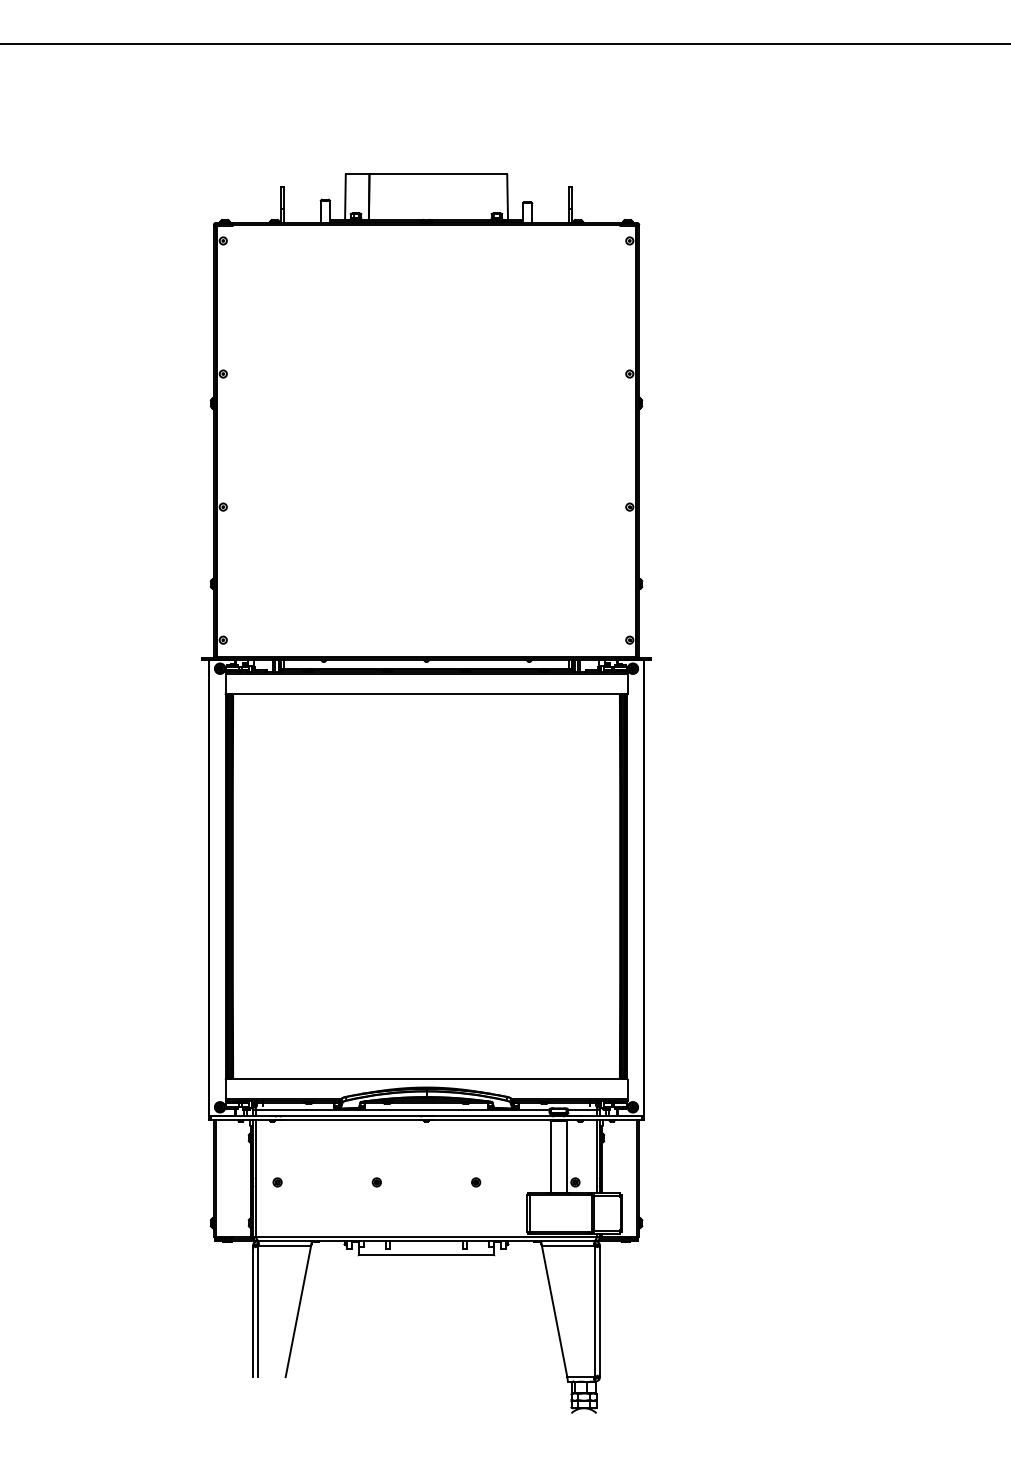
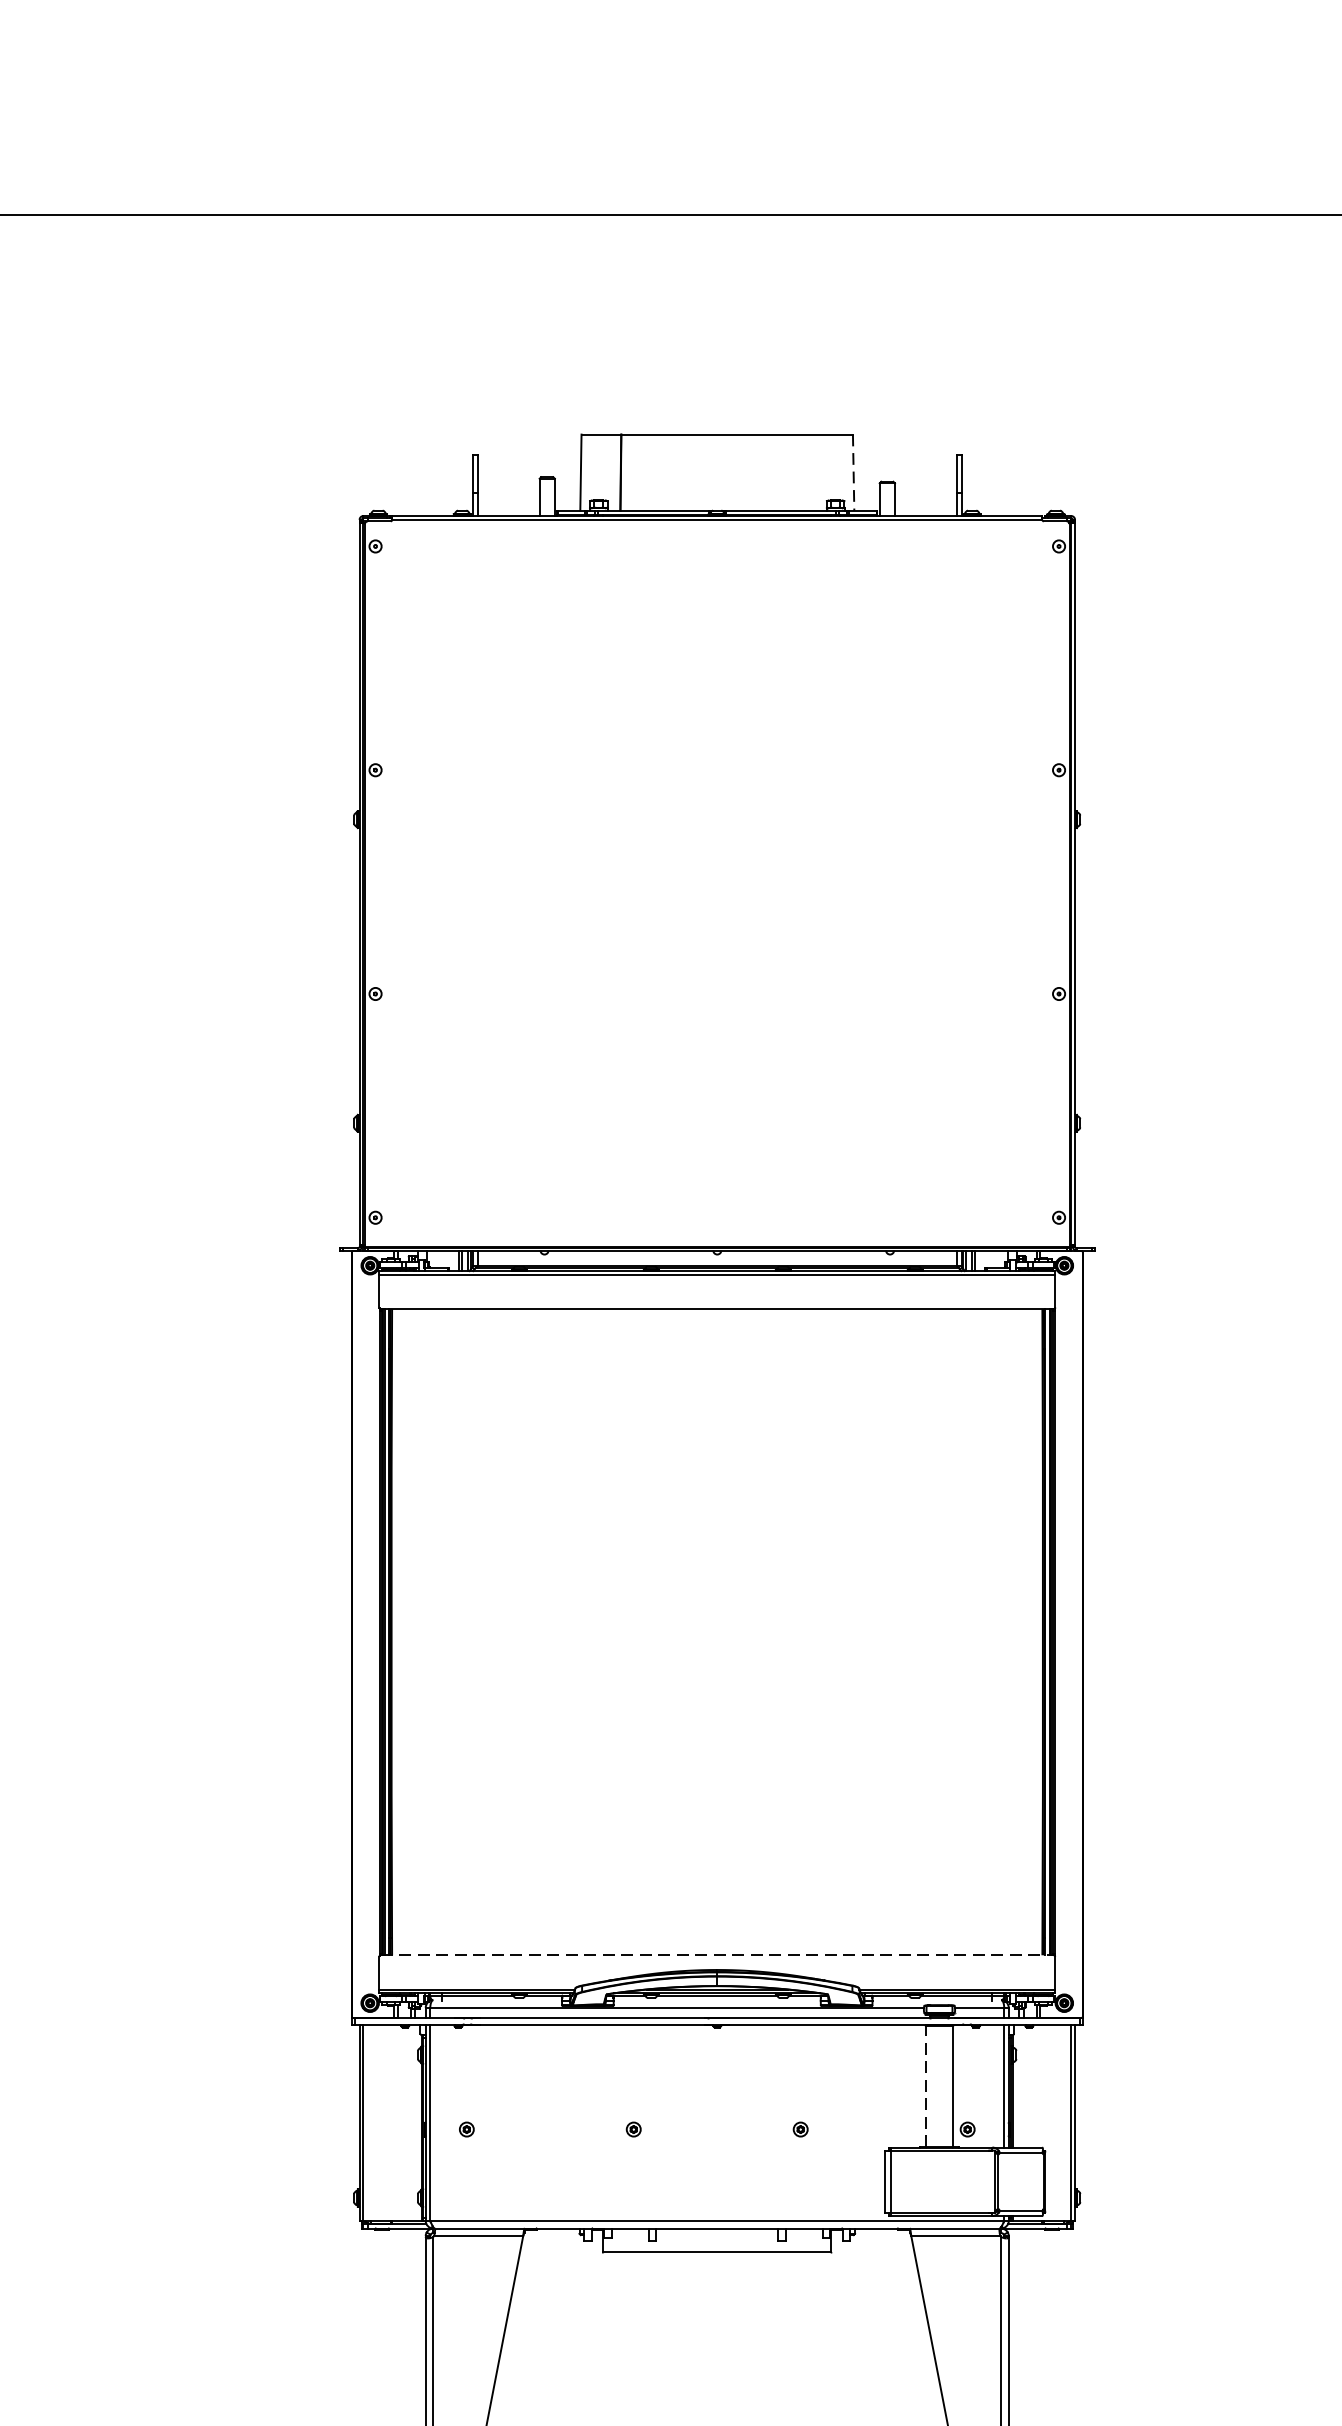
line: (507, 197) -> (853, 473), solid -> dashed
line: (427, 1078) -> (718, 1954), solid -> dashed
line: (550, 1156) -> (925, 2085), solid -> dashed

